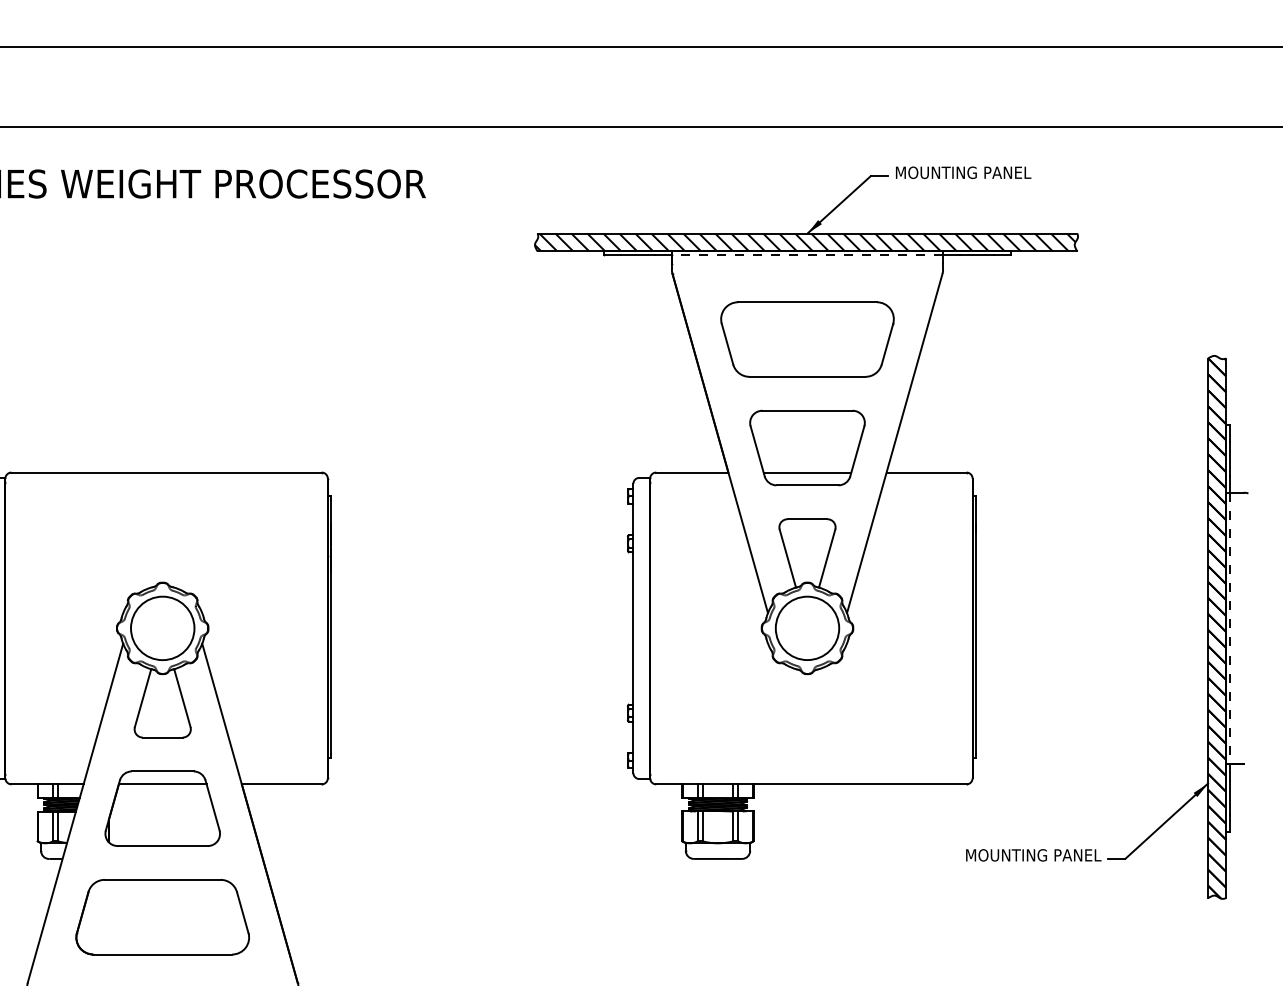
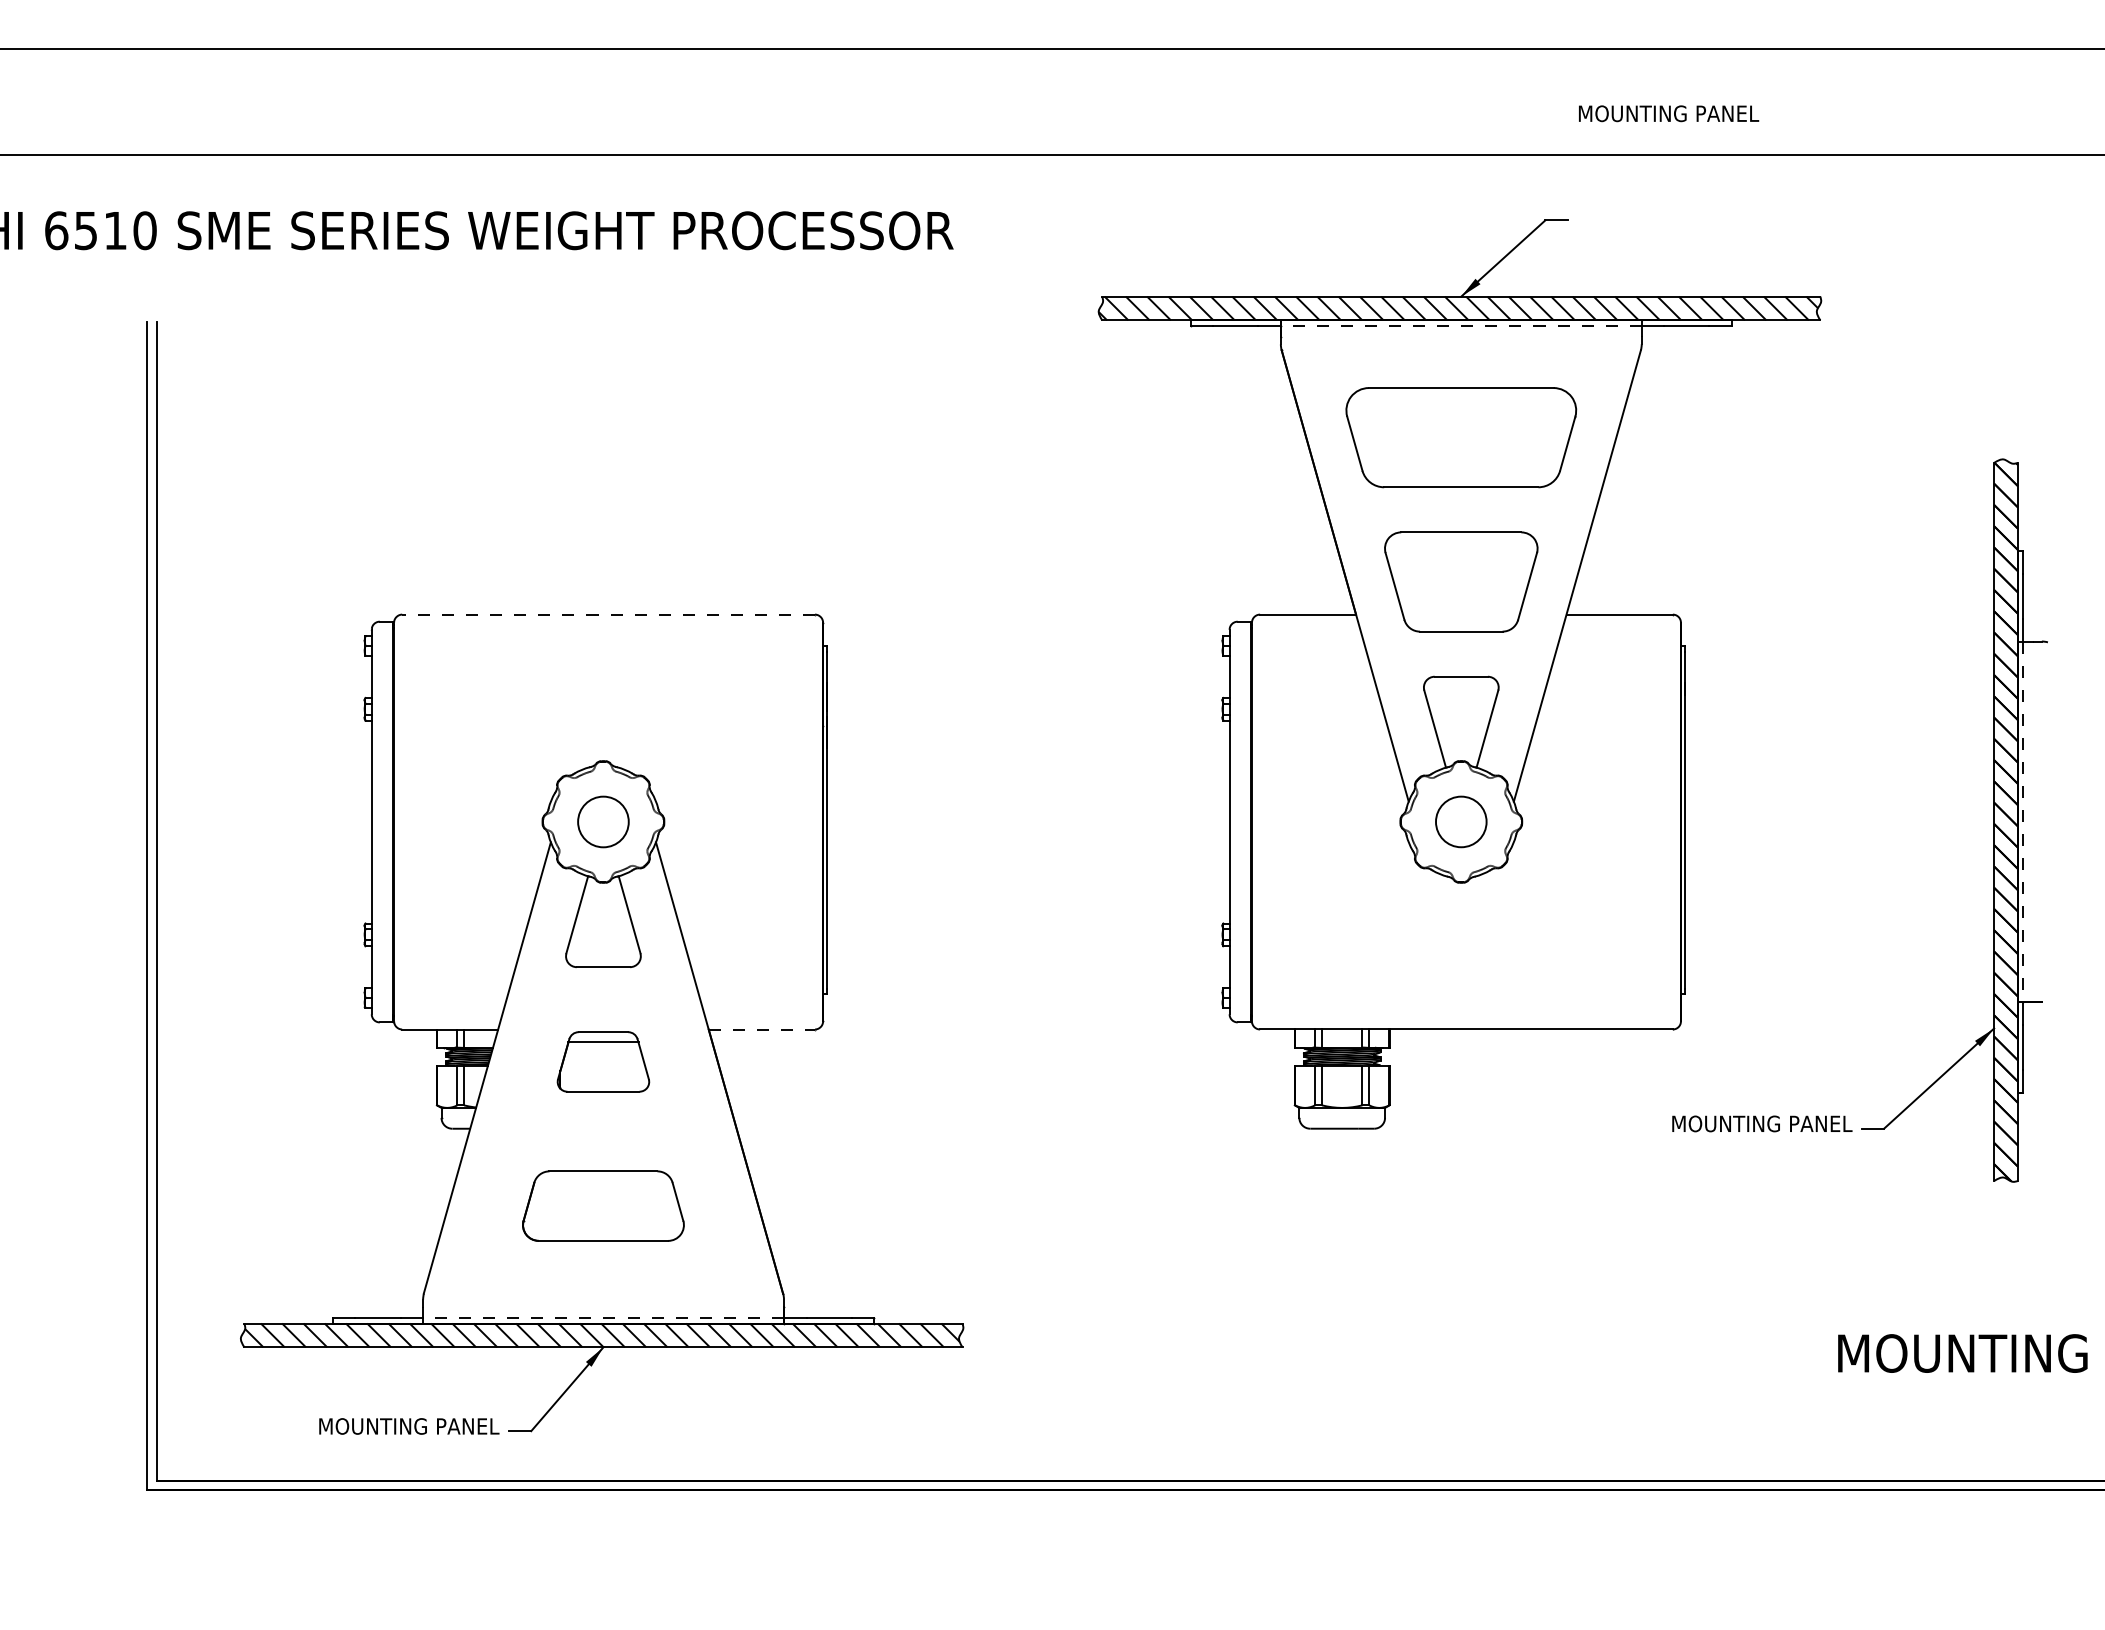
text: (963, 172) -> (1669, 113), moved
line: (166, 472) -> (608, 614), solid -> dashed
line: (806, 472) -> (1460, 614), removed
circle: (162, 628) -> (603, 821), size x0.6
circle: (807, 628) -> (1461, 821), size x0.6
line: (282, 784) -> (762, 1029), solid -> dashed
part: (162, 808) -> (603, 1061), size x0.6
part: (162, 916) -> (603, 1205), size x0.7

